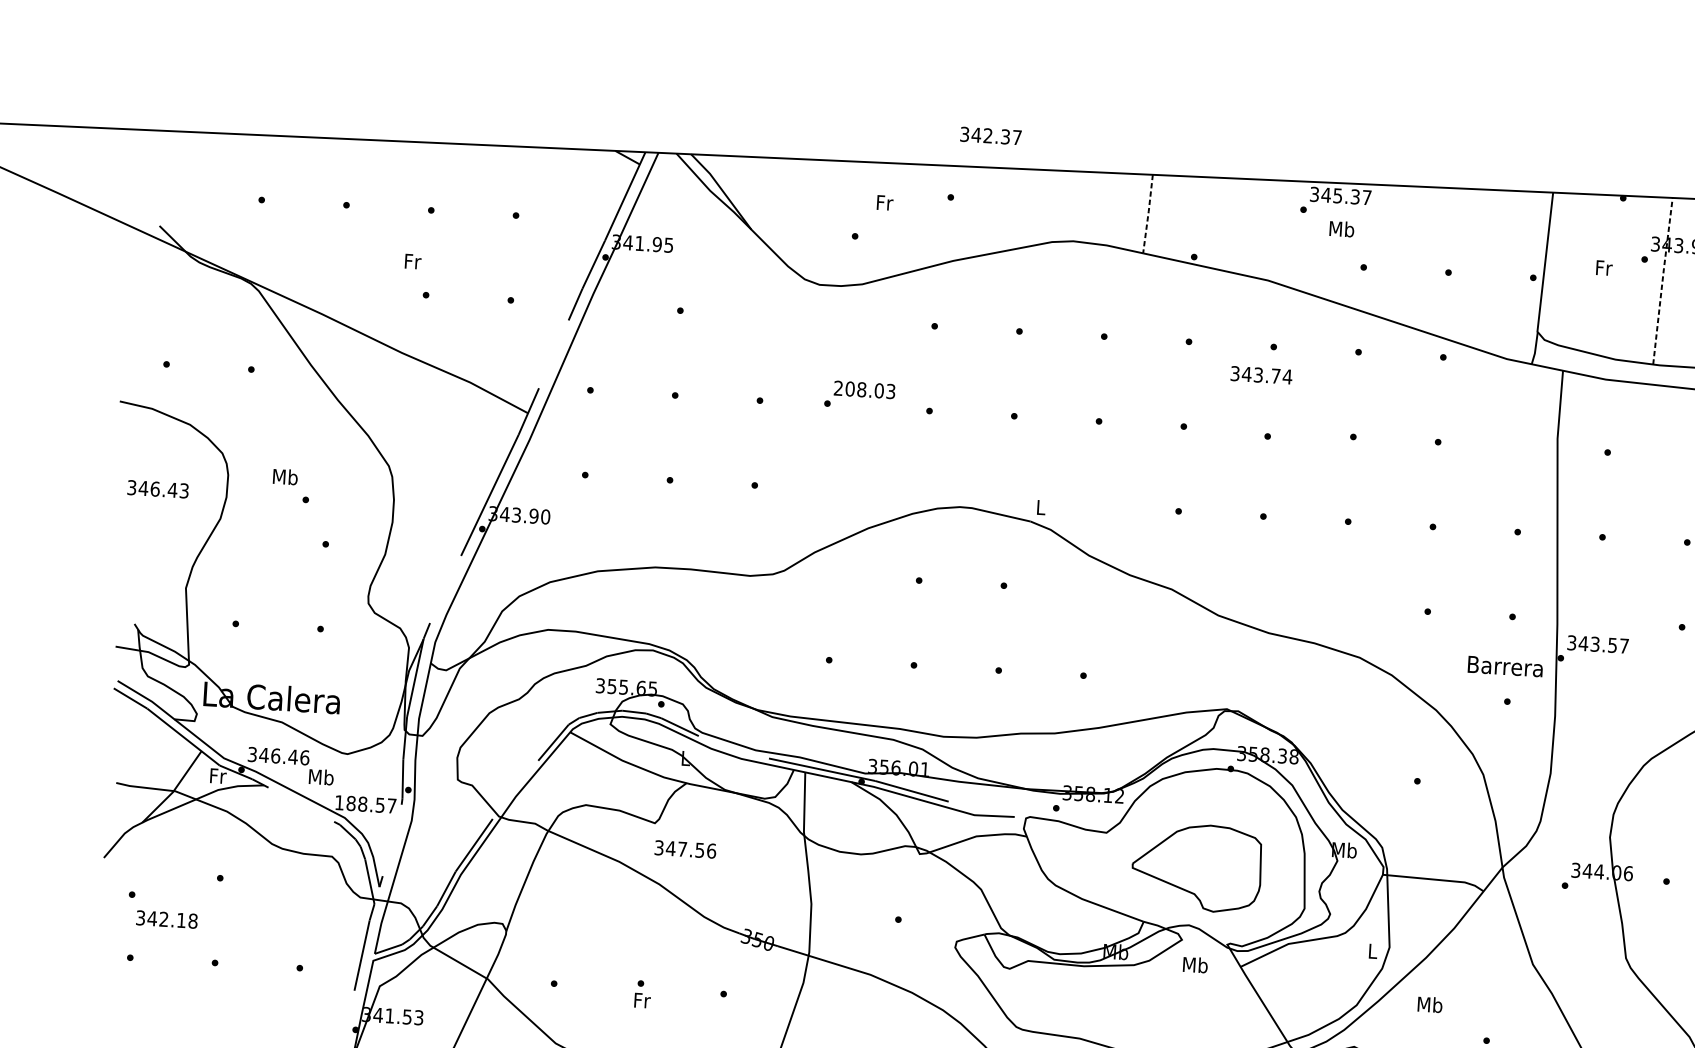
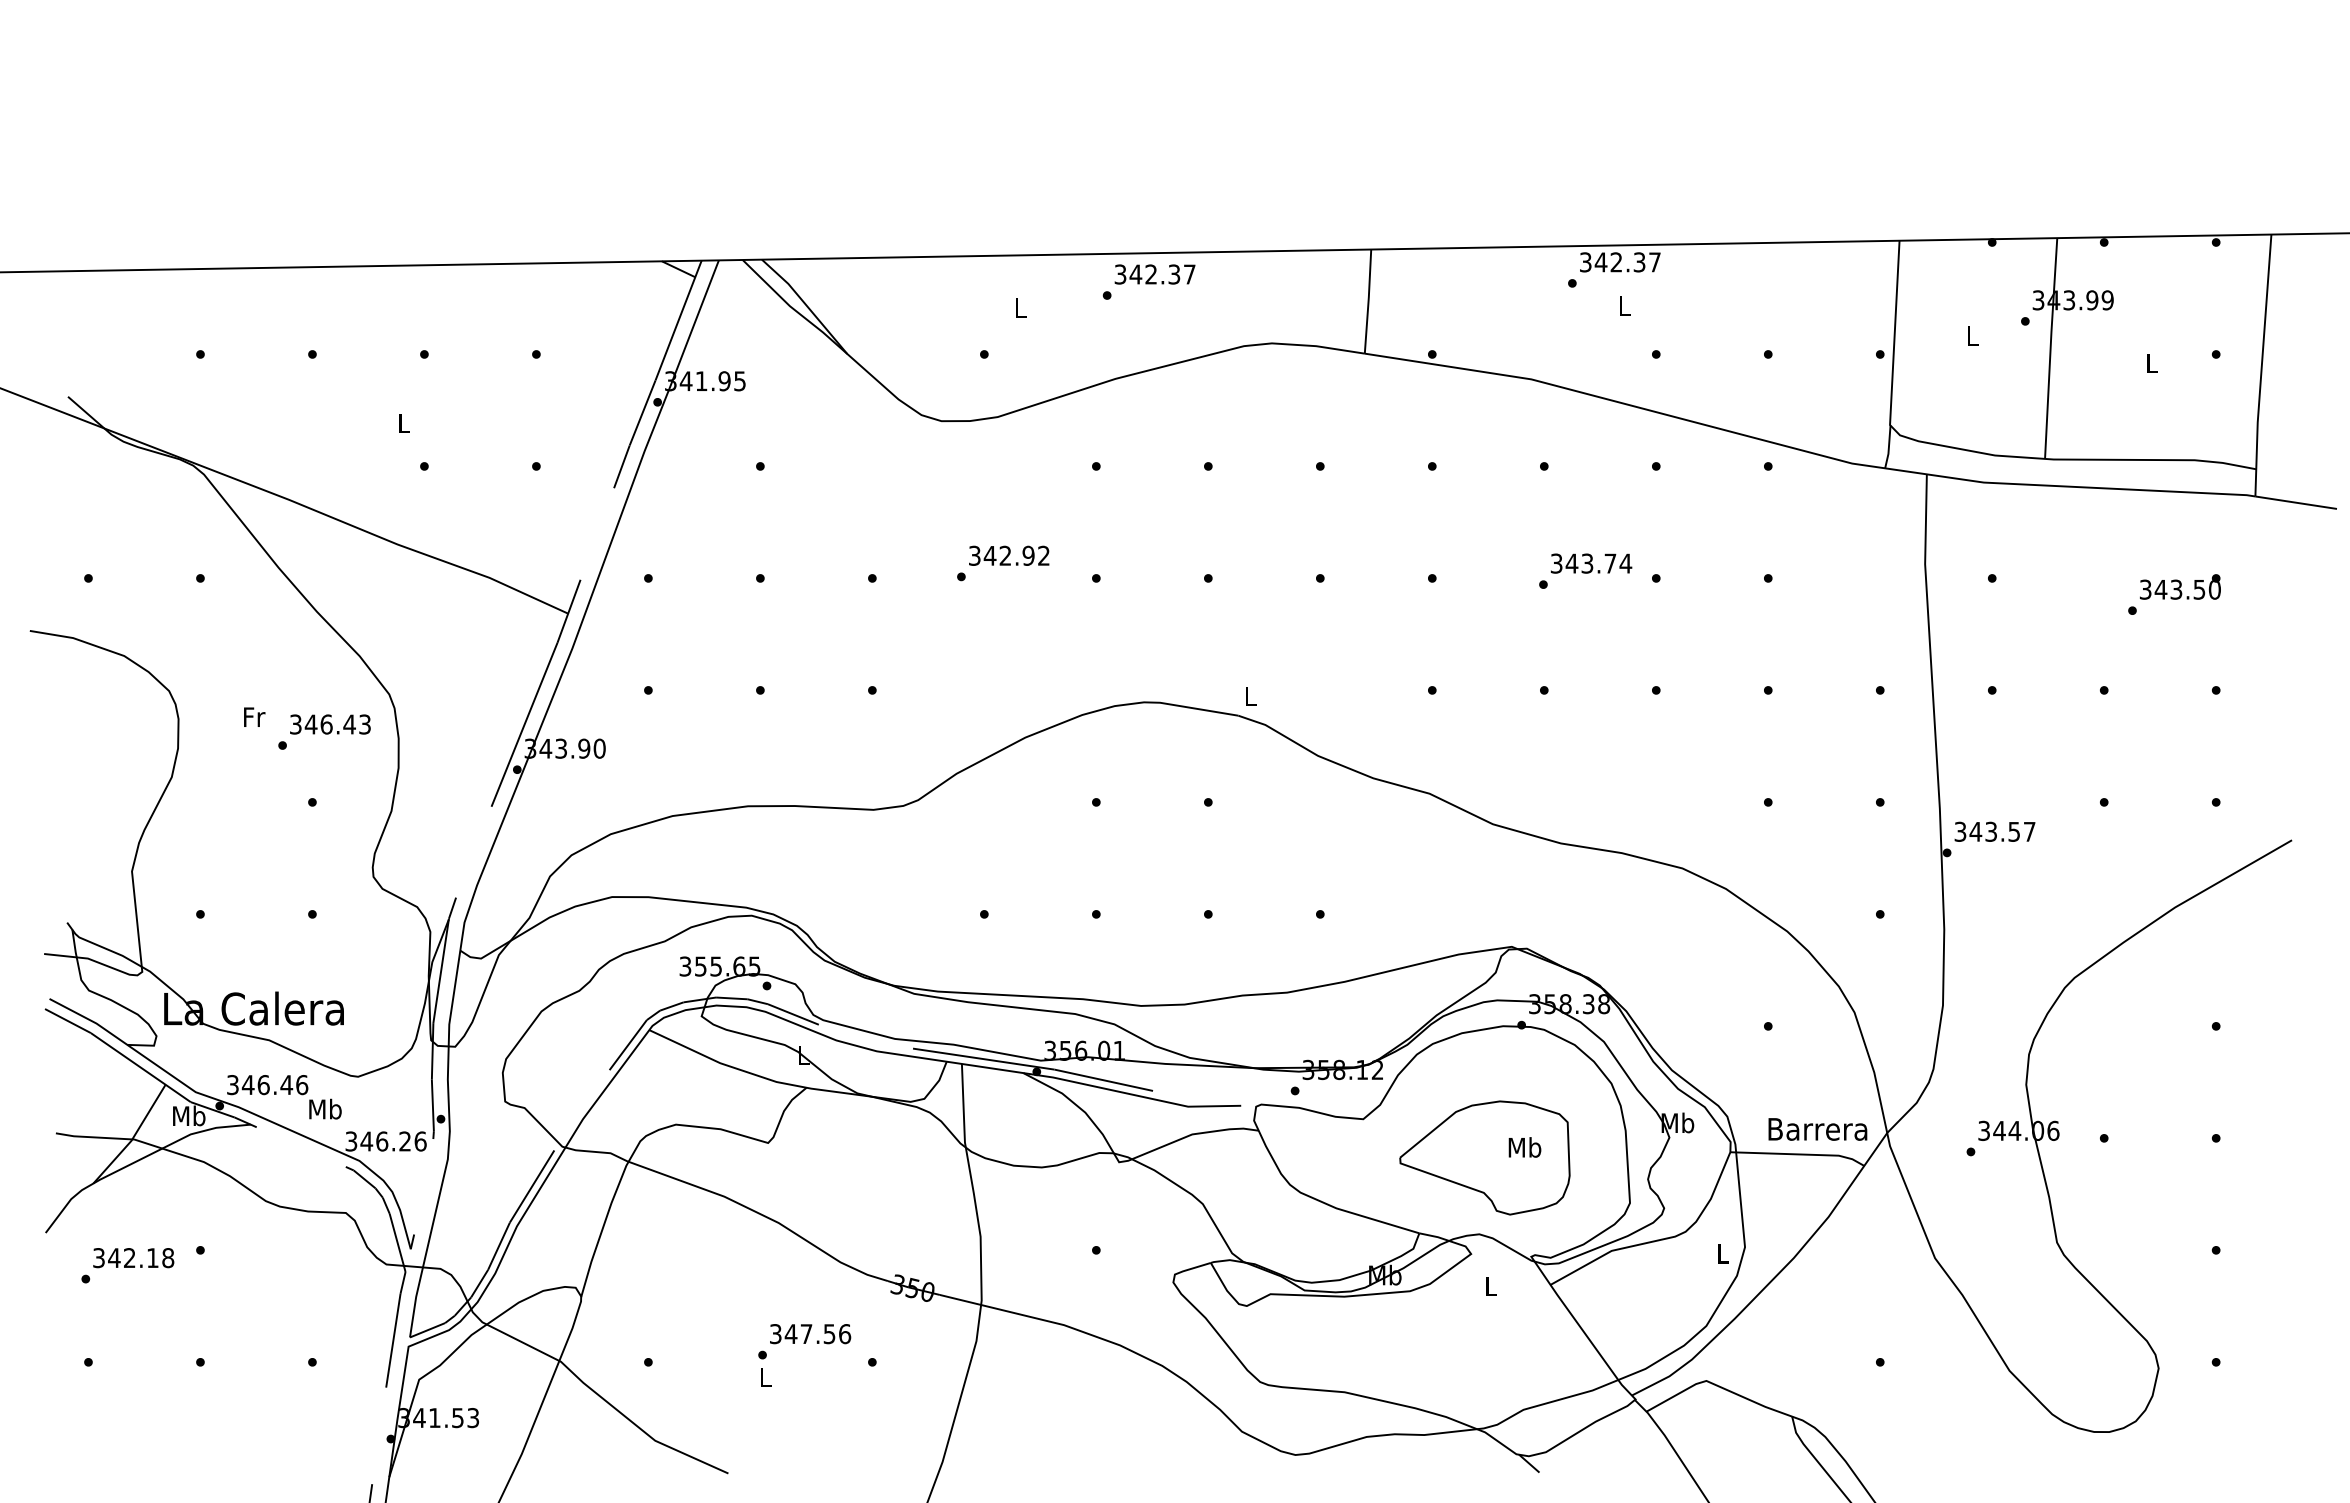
text: (990, 136) -> (1154, 274), moved
text: (1337, 195) -> (1616, 262), 345.37 -> 342.37
text: (884, 202) -> (1020, 307), Fr -> L
line: (1148, 214) -> (1368, 301), dashed -> solid
text: (1341, 228) -> (1624, 305), Mb -> L
text: (412, 261) -> (404, 423), Fr -> L
text: (1604, 267) -> (1972, 335), Fr -> L
line: (1662, 280) -> (2050, 347), dashed -> solid
text: (1261, 375) -> (1591, 563), moved
text: (864, 389) -> (1009, 555), 208.03 -> 342.92
text: (285, 476) -> (253, 716), Mb -> Fr
text: (158, 489) -> (330, 724), moved
text: (1505, 666) -> (1817, 1129), moved
text: (218, 775) -> (189, 1115), Fr -> Mb
text: (365, 804) -> (385, 1141), 188.57 -> 346.26
text: (685, 849) -> (810, 1334), moved
text: (166, 919) -> (133, 1258), moved
text: (1195, 964) -> (1490, 1285), Mb -> L
text: (642, 1000) -> (765, 1377), Fr -> L
text: (1429, 1004) -> (1524, 1147), moved

